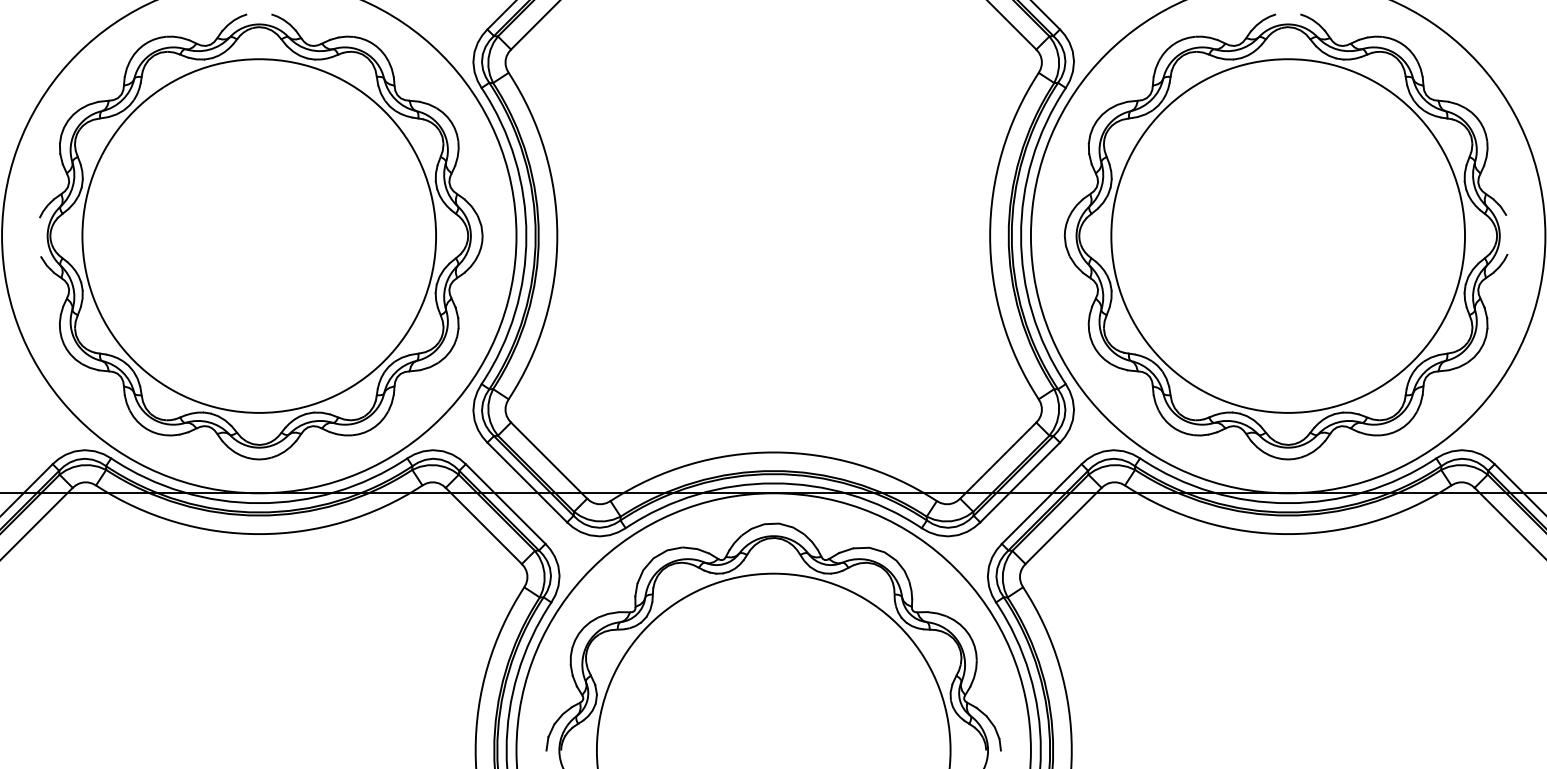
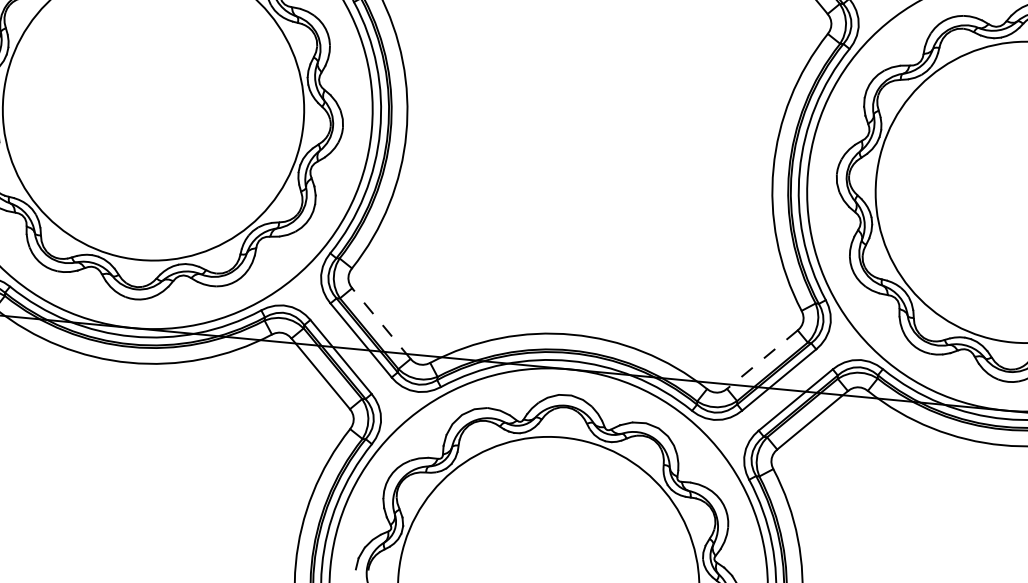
line: (549, 460) -> (381, 323), solid -> dashed
line: (998, 460) -> (762, 359), solid -> dashed

